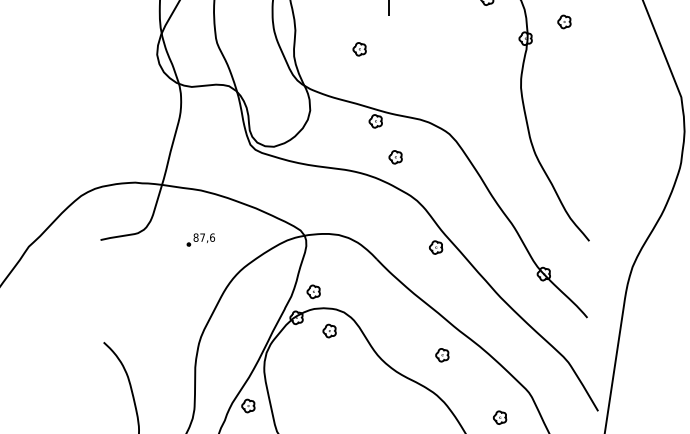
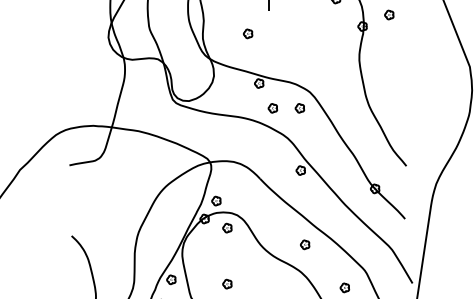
part: (434, 157) -> (299, 108), added
part: (200, 240) -> (138, 165), removed
part: (329, 411) -> (227, 283), added

